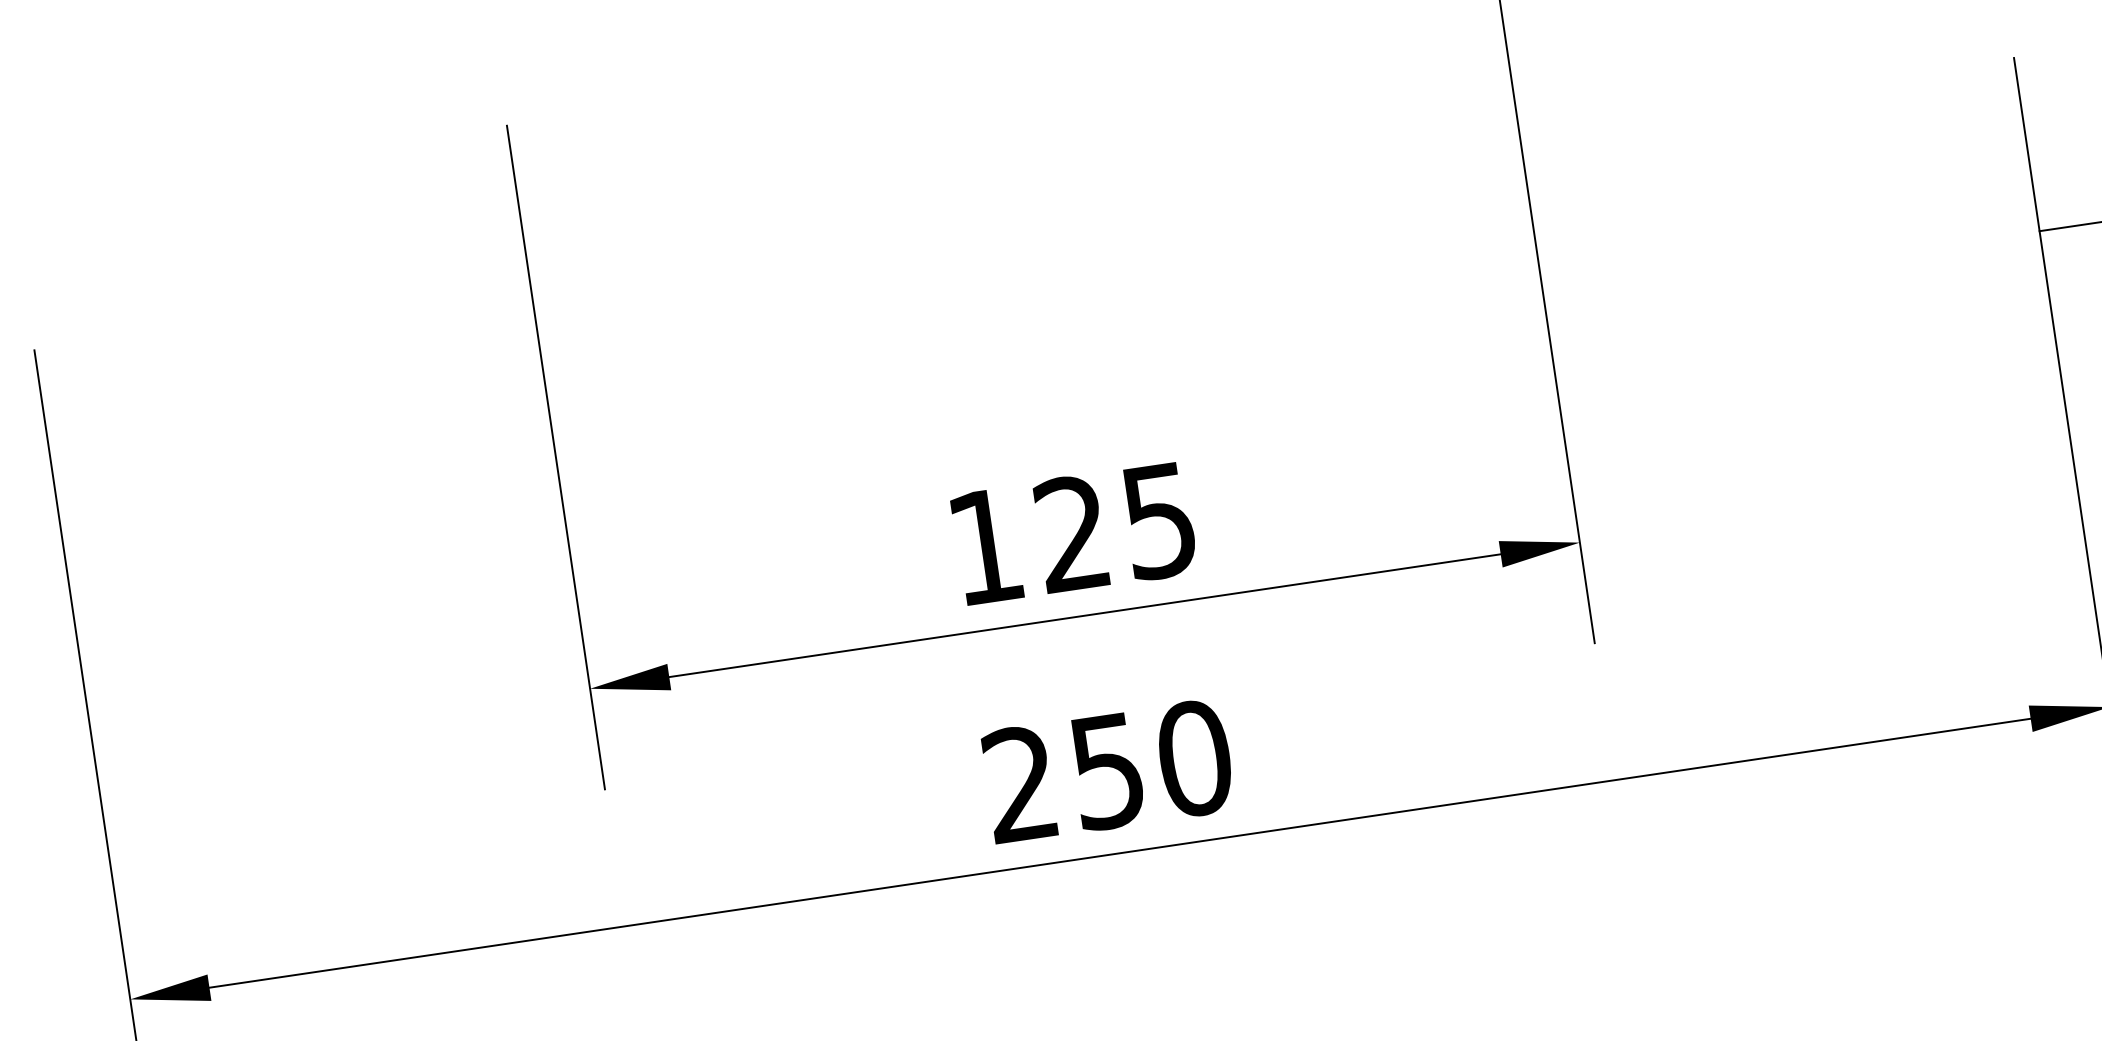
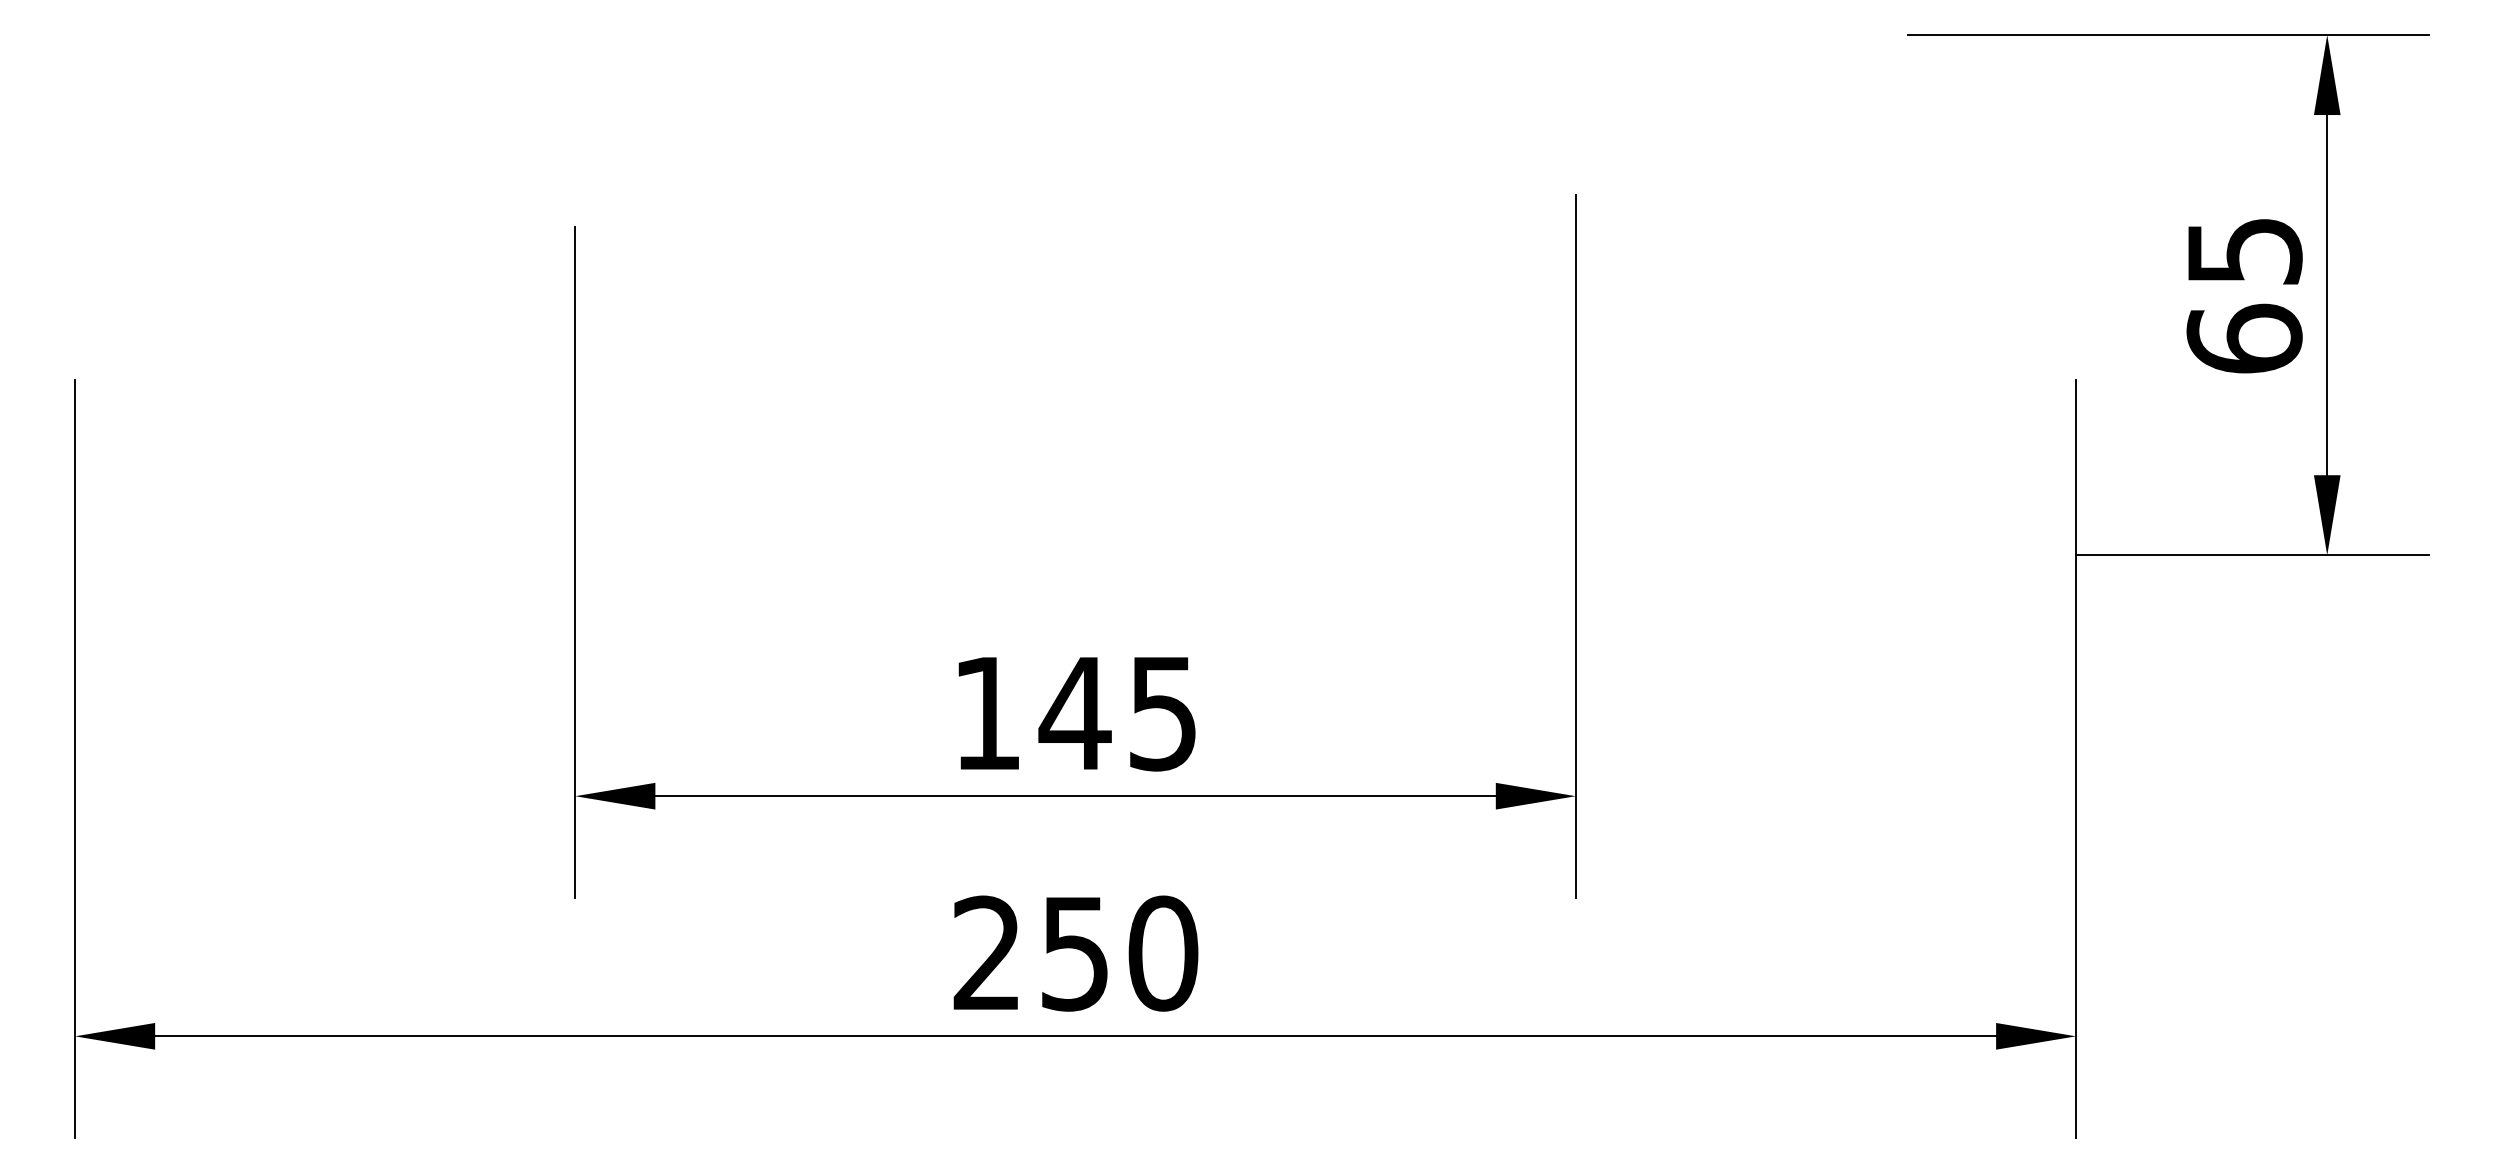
text: (1071, 533) -> (1074, 712), 125 -> 145

